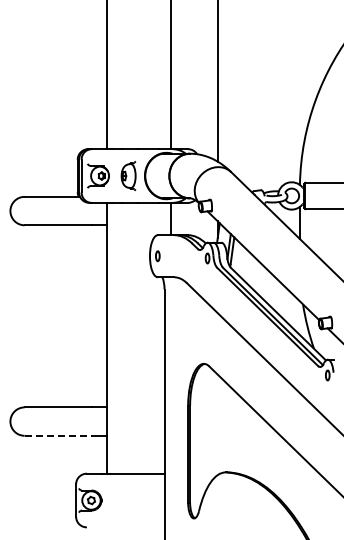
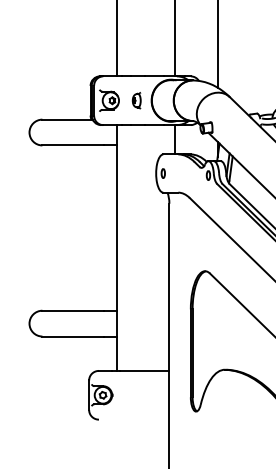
part: (128, 175) -> (136, 100), size x0.62
line: (58, 435) -> (73, 336), dashed -> solid

